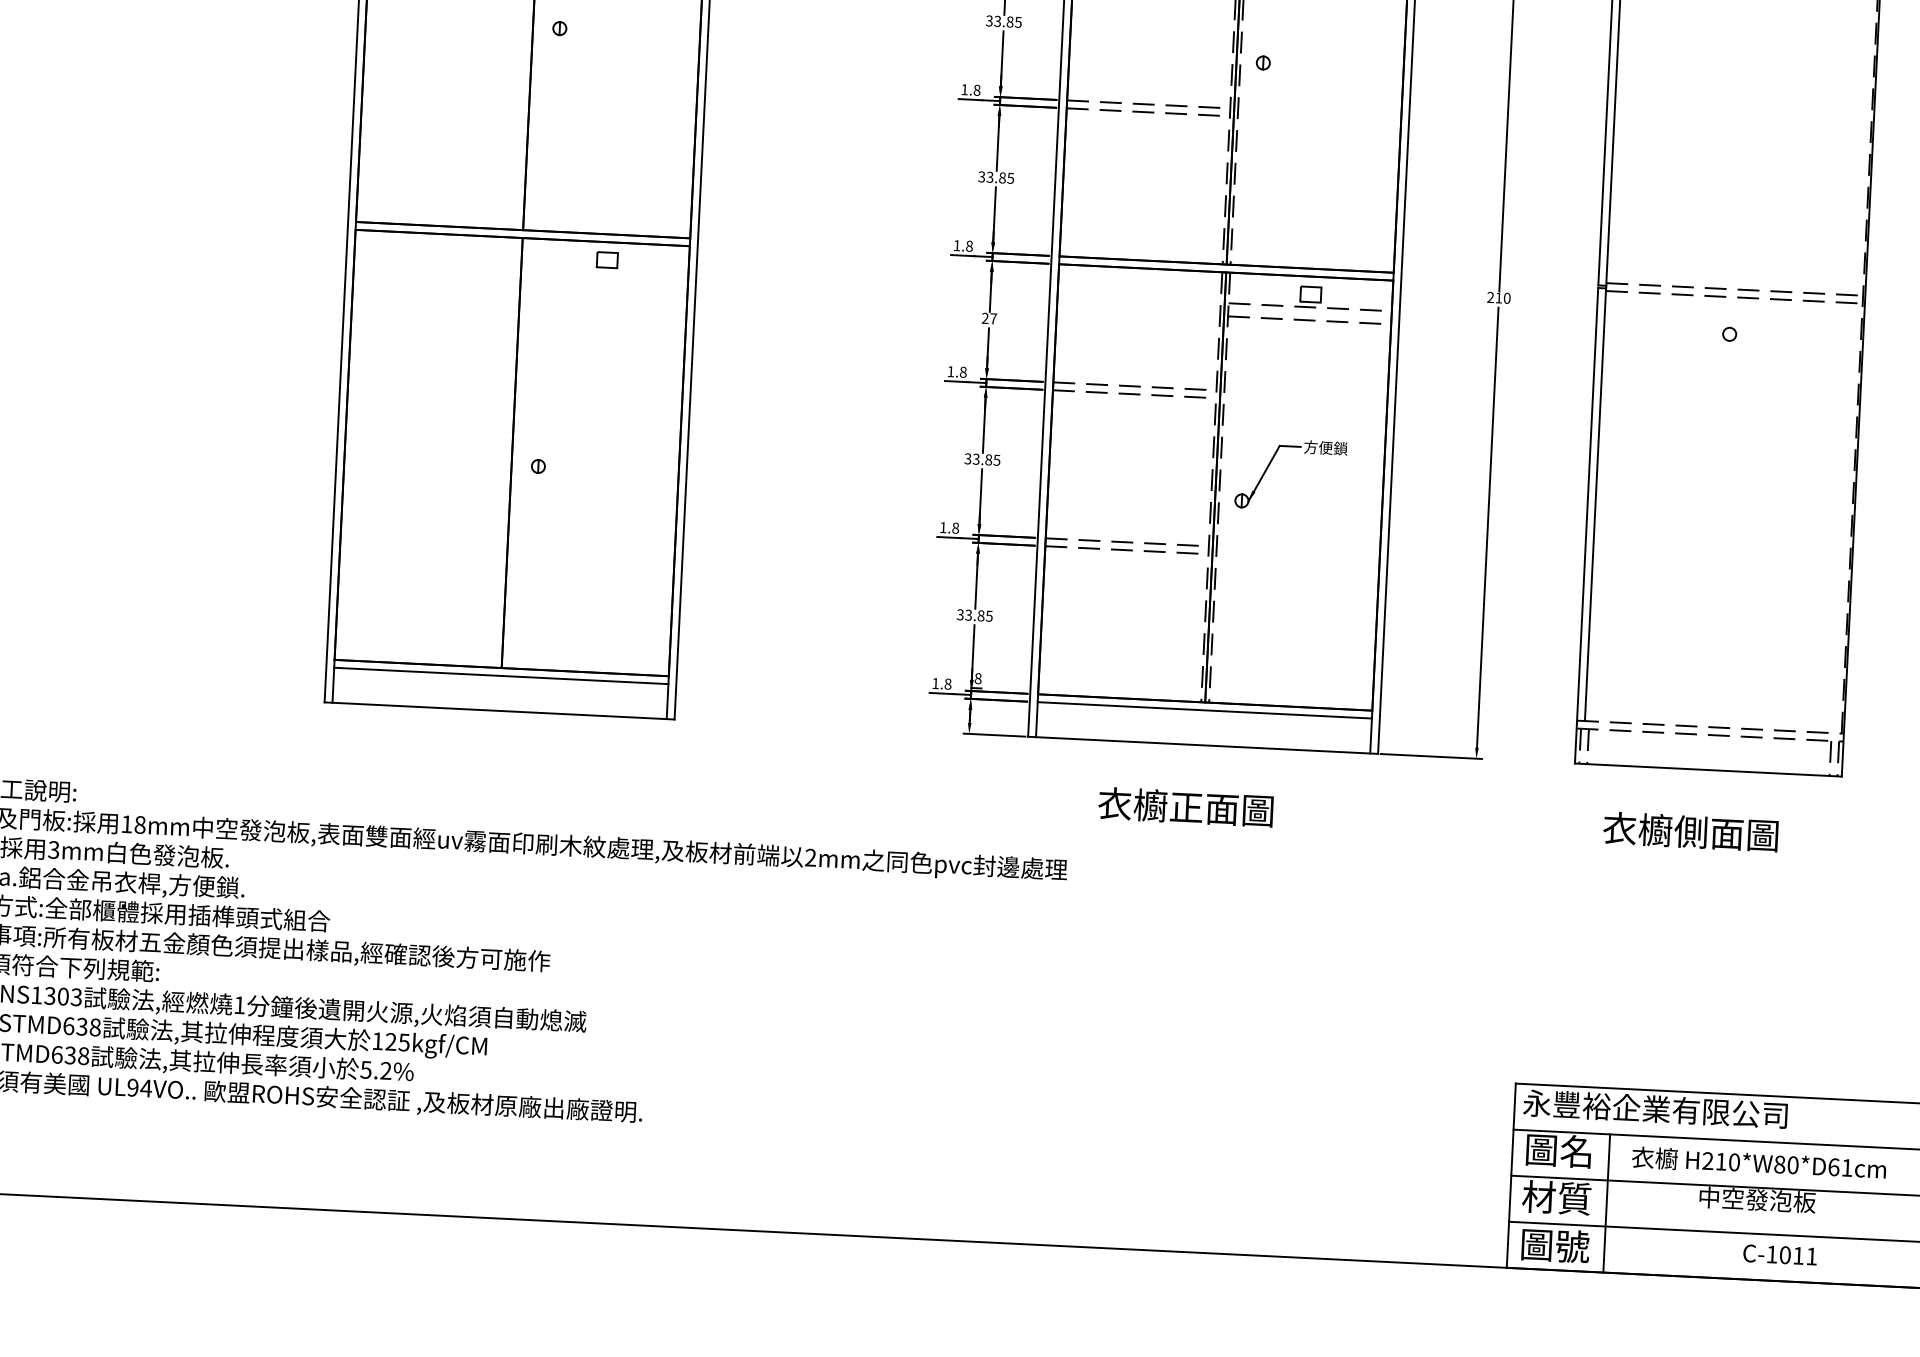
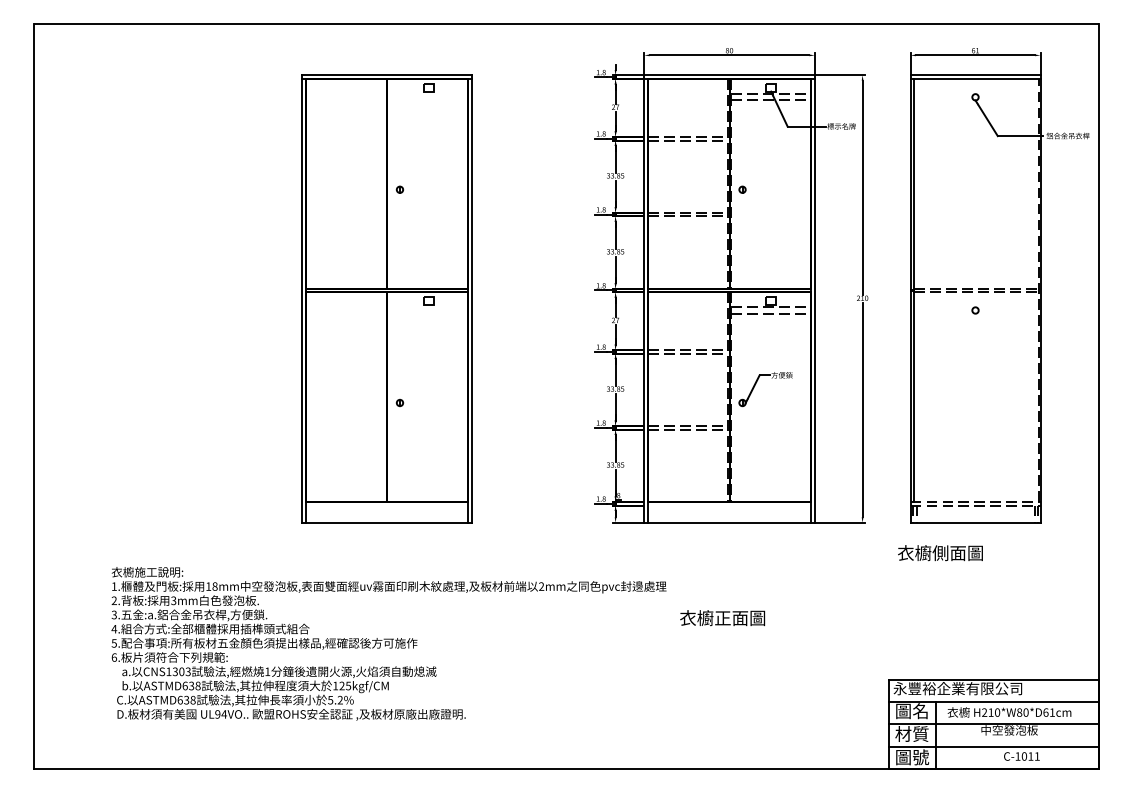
line: (500, 675) -> (386, 505), removed
line: (1204, 710) -> (729, 505), removed
text: (1185, 807) -> (722, 618), moved
text: (1690, 832) -> (940, 553), moved

